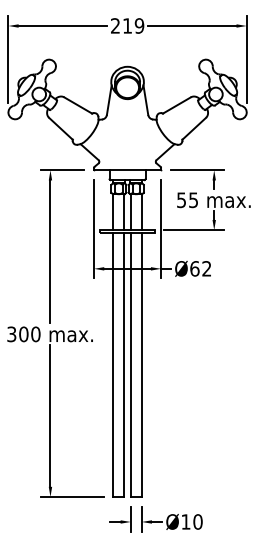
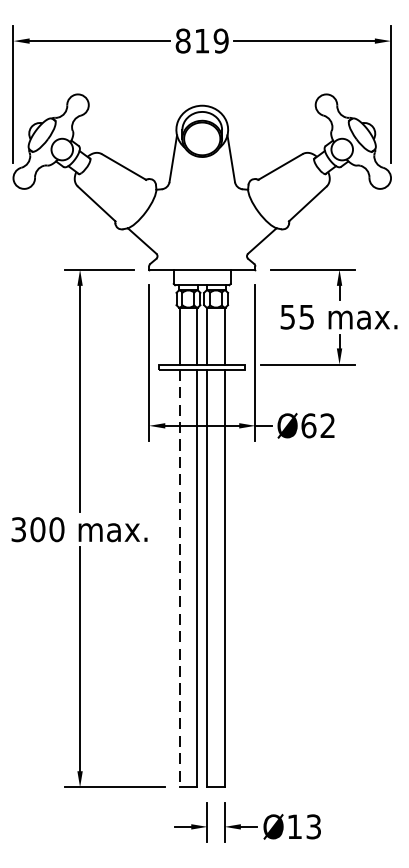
text: (115, 25) -> (183, 40), 219 -> 819
line: (113, 365) -> (179, 578), solid -> dashed
text: (197, 521) -> (313, 826), Ø10 -> Ø13

